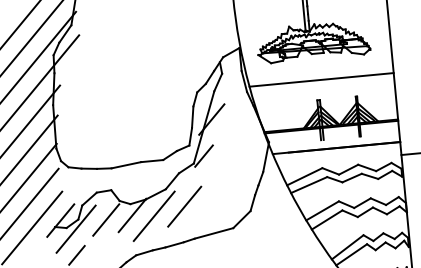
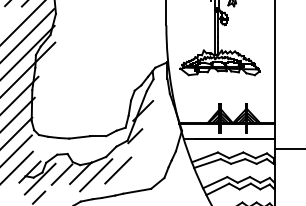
line: (320, 80) -> (222, 90), removed

